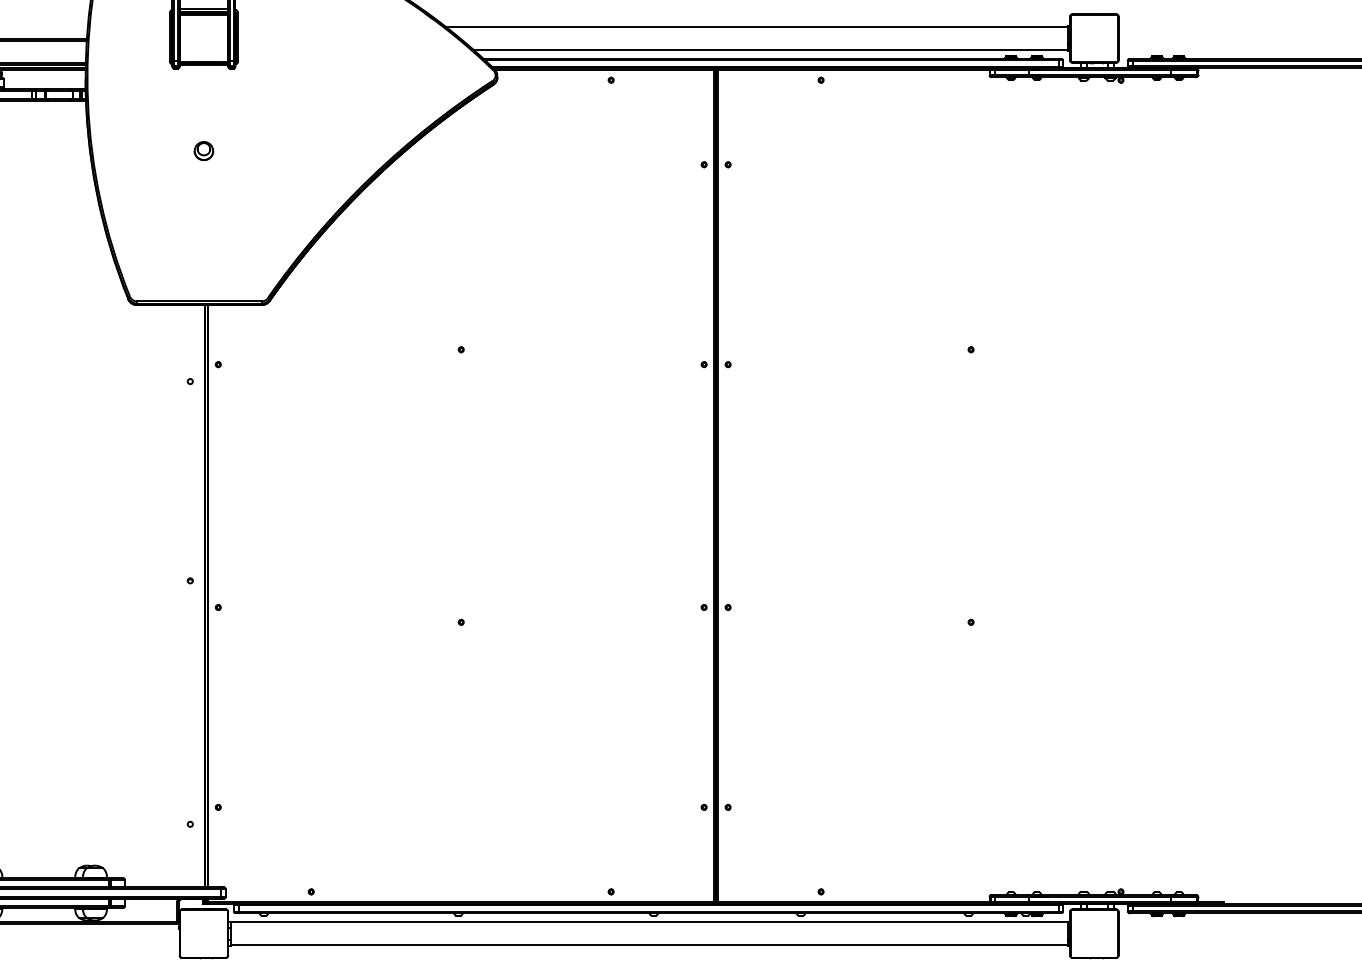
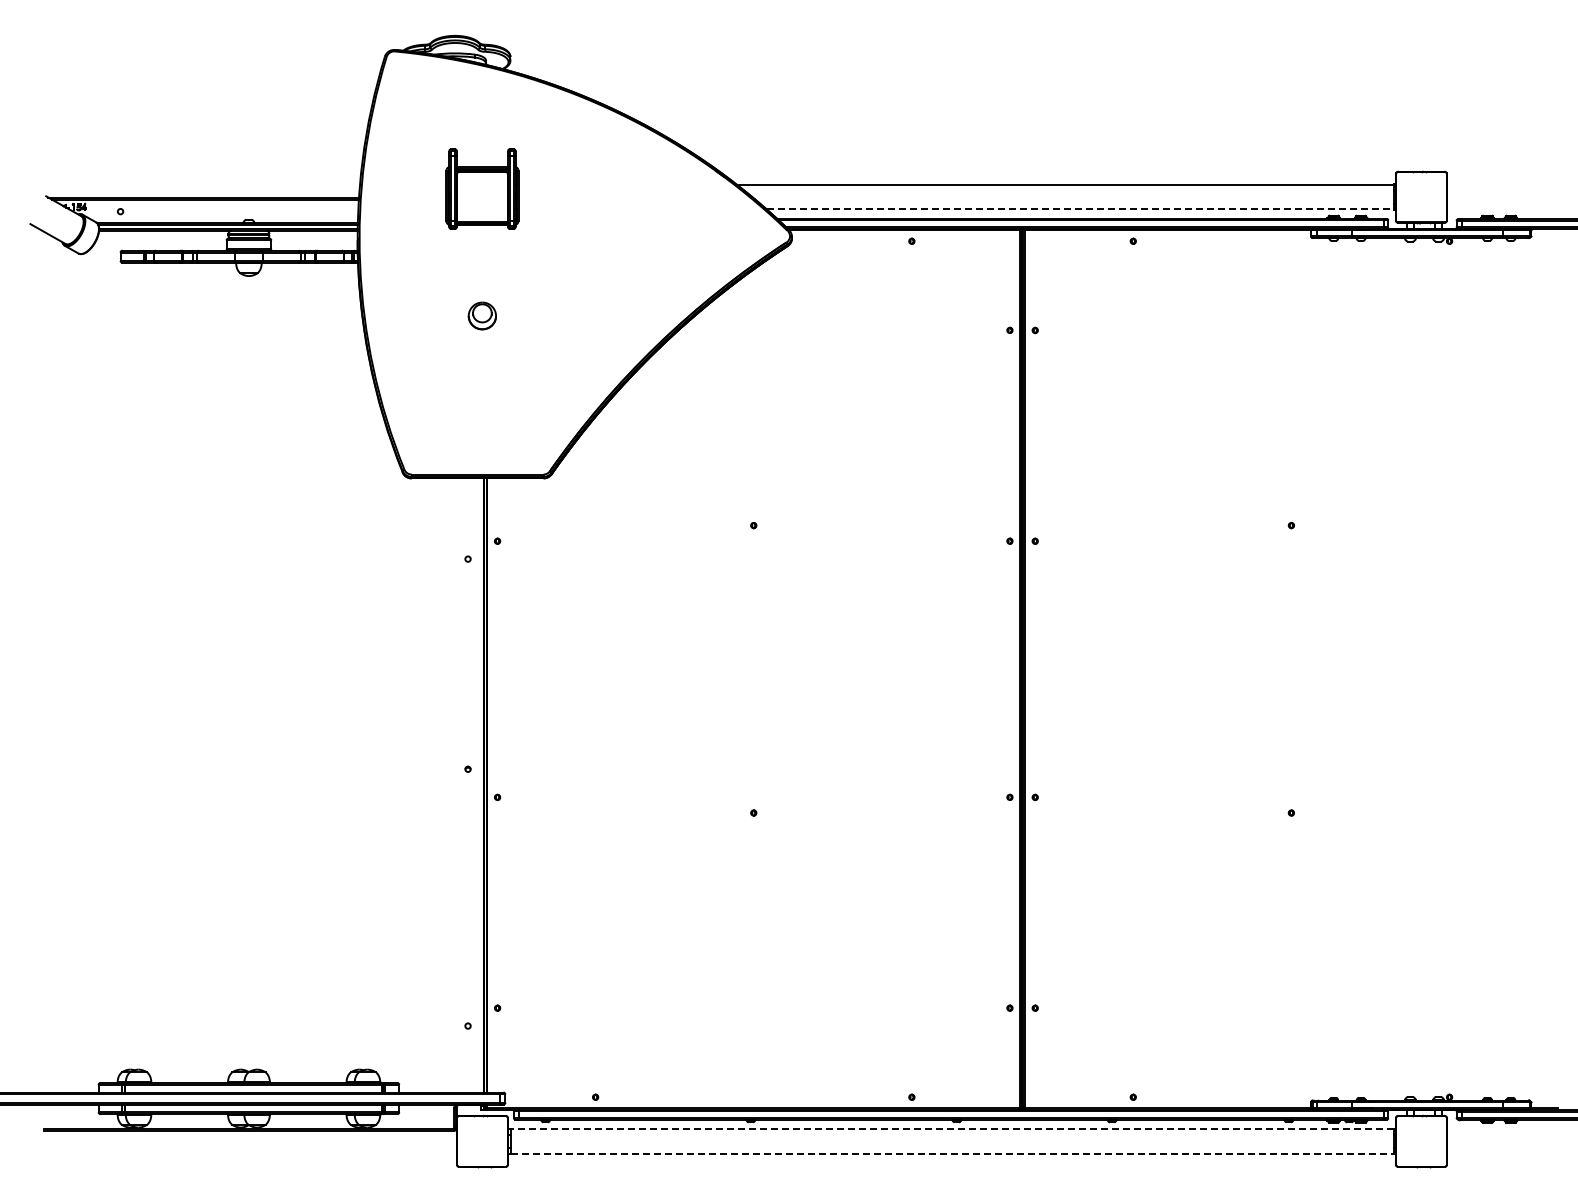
line: (771, 50) -> (1080, 209), solid -> dashed
part: (204, 150) -> (482, 315), size x1.4
line: (648, 922) -> (951, 1129), solid -> dashed
line: (649, 945) -> (952, 1153), solid -> dashed

